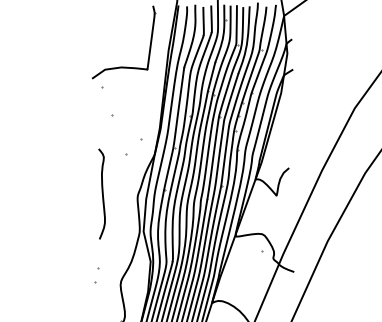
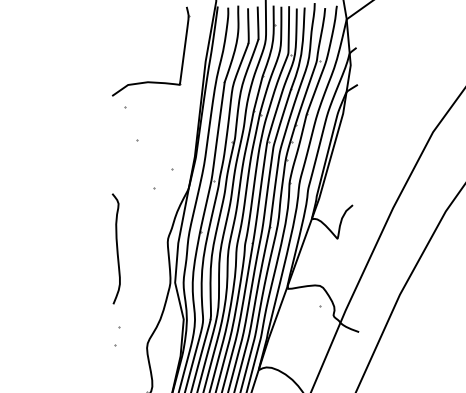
curve: (102, 193) -> (116, 248), moved

